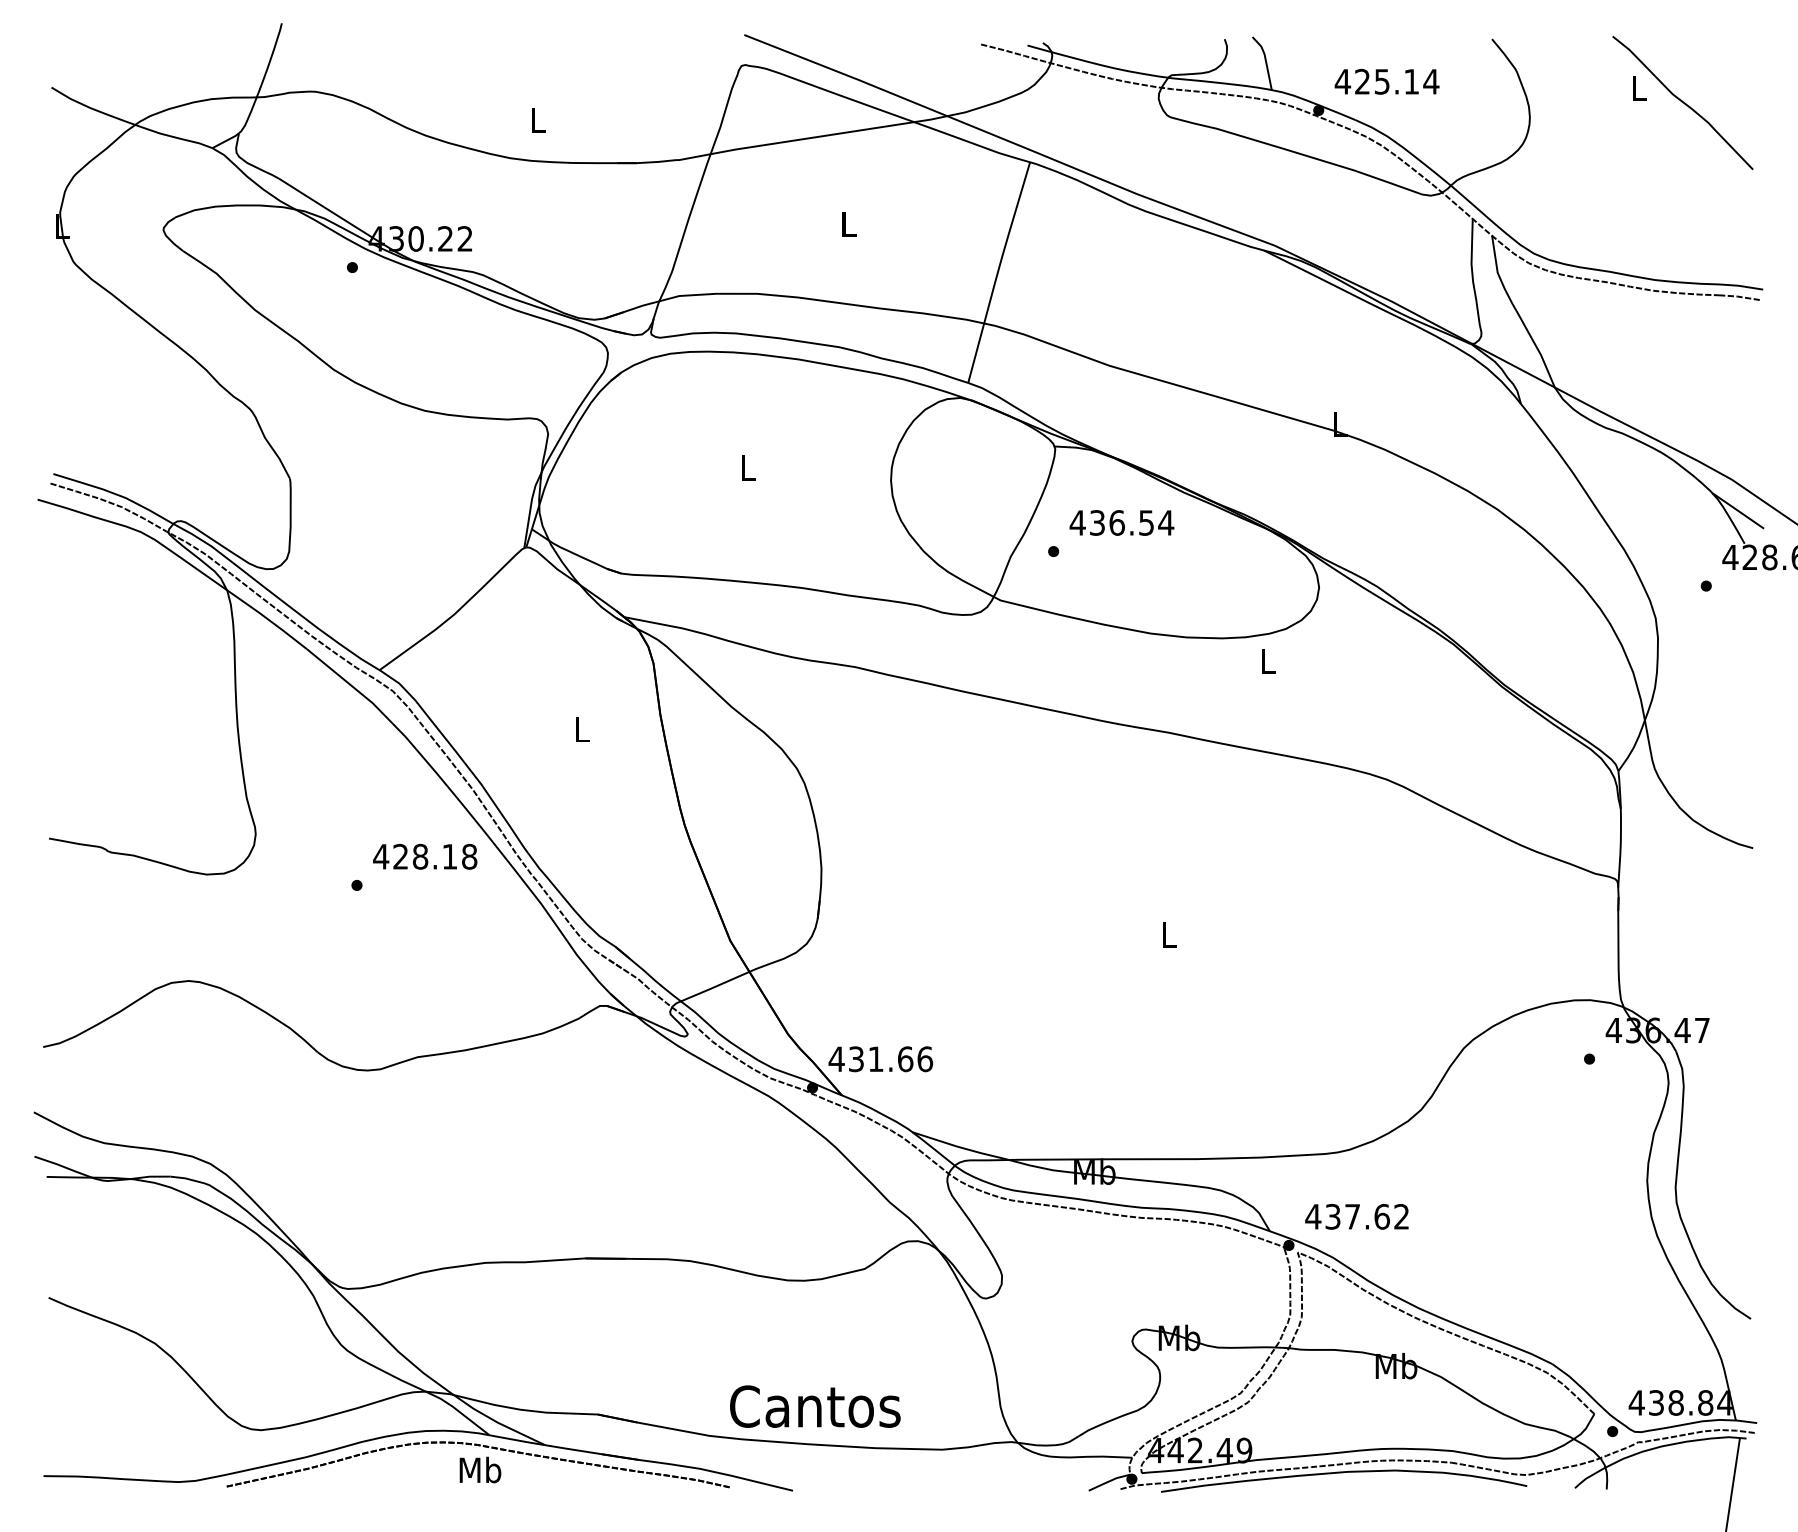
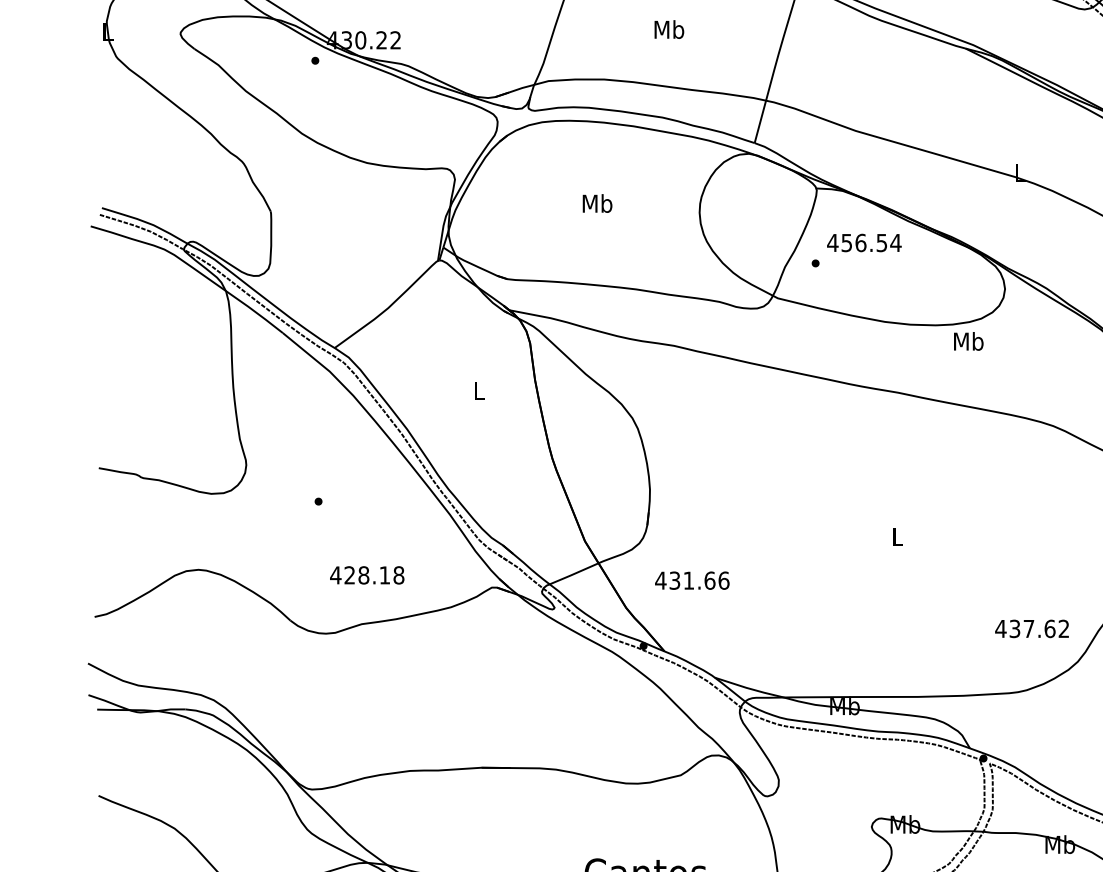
text: (848, 223) -> (669, 29), L -> Mb
text: (747, 467) -> (597, 203), L -> Mb
text: (1097, 522) -> (846, 242), 436.54 -> 456.54
text: (1268, 660) -> (968, 341), L -> Mb
text: (425, 856) -> (367, 575), moved
text: (880, 1059) -> (692, 580), moved
text: (1356, 1216) -> (1031, 628), moved

